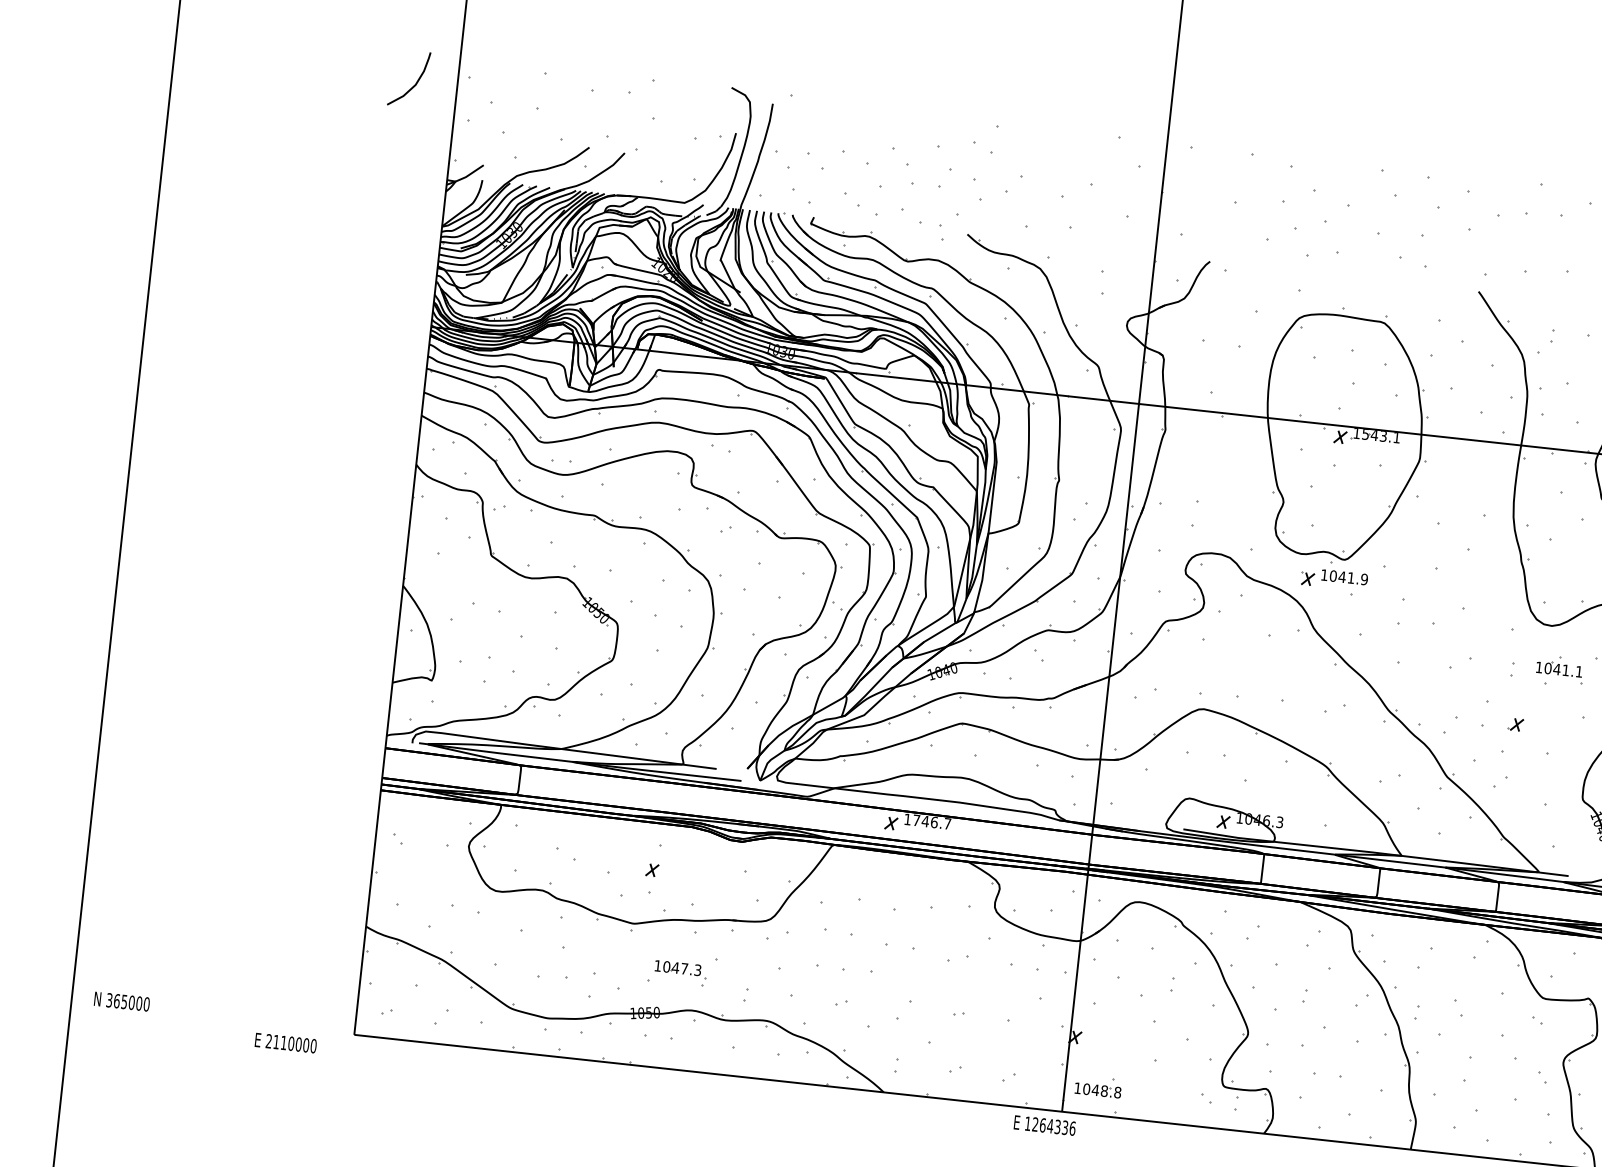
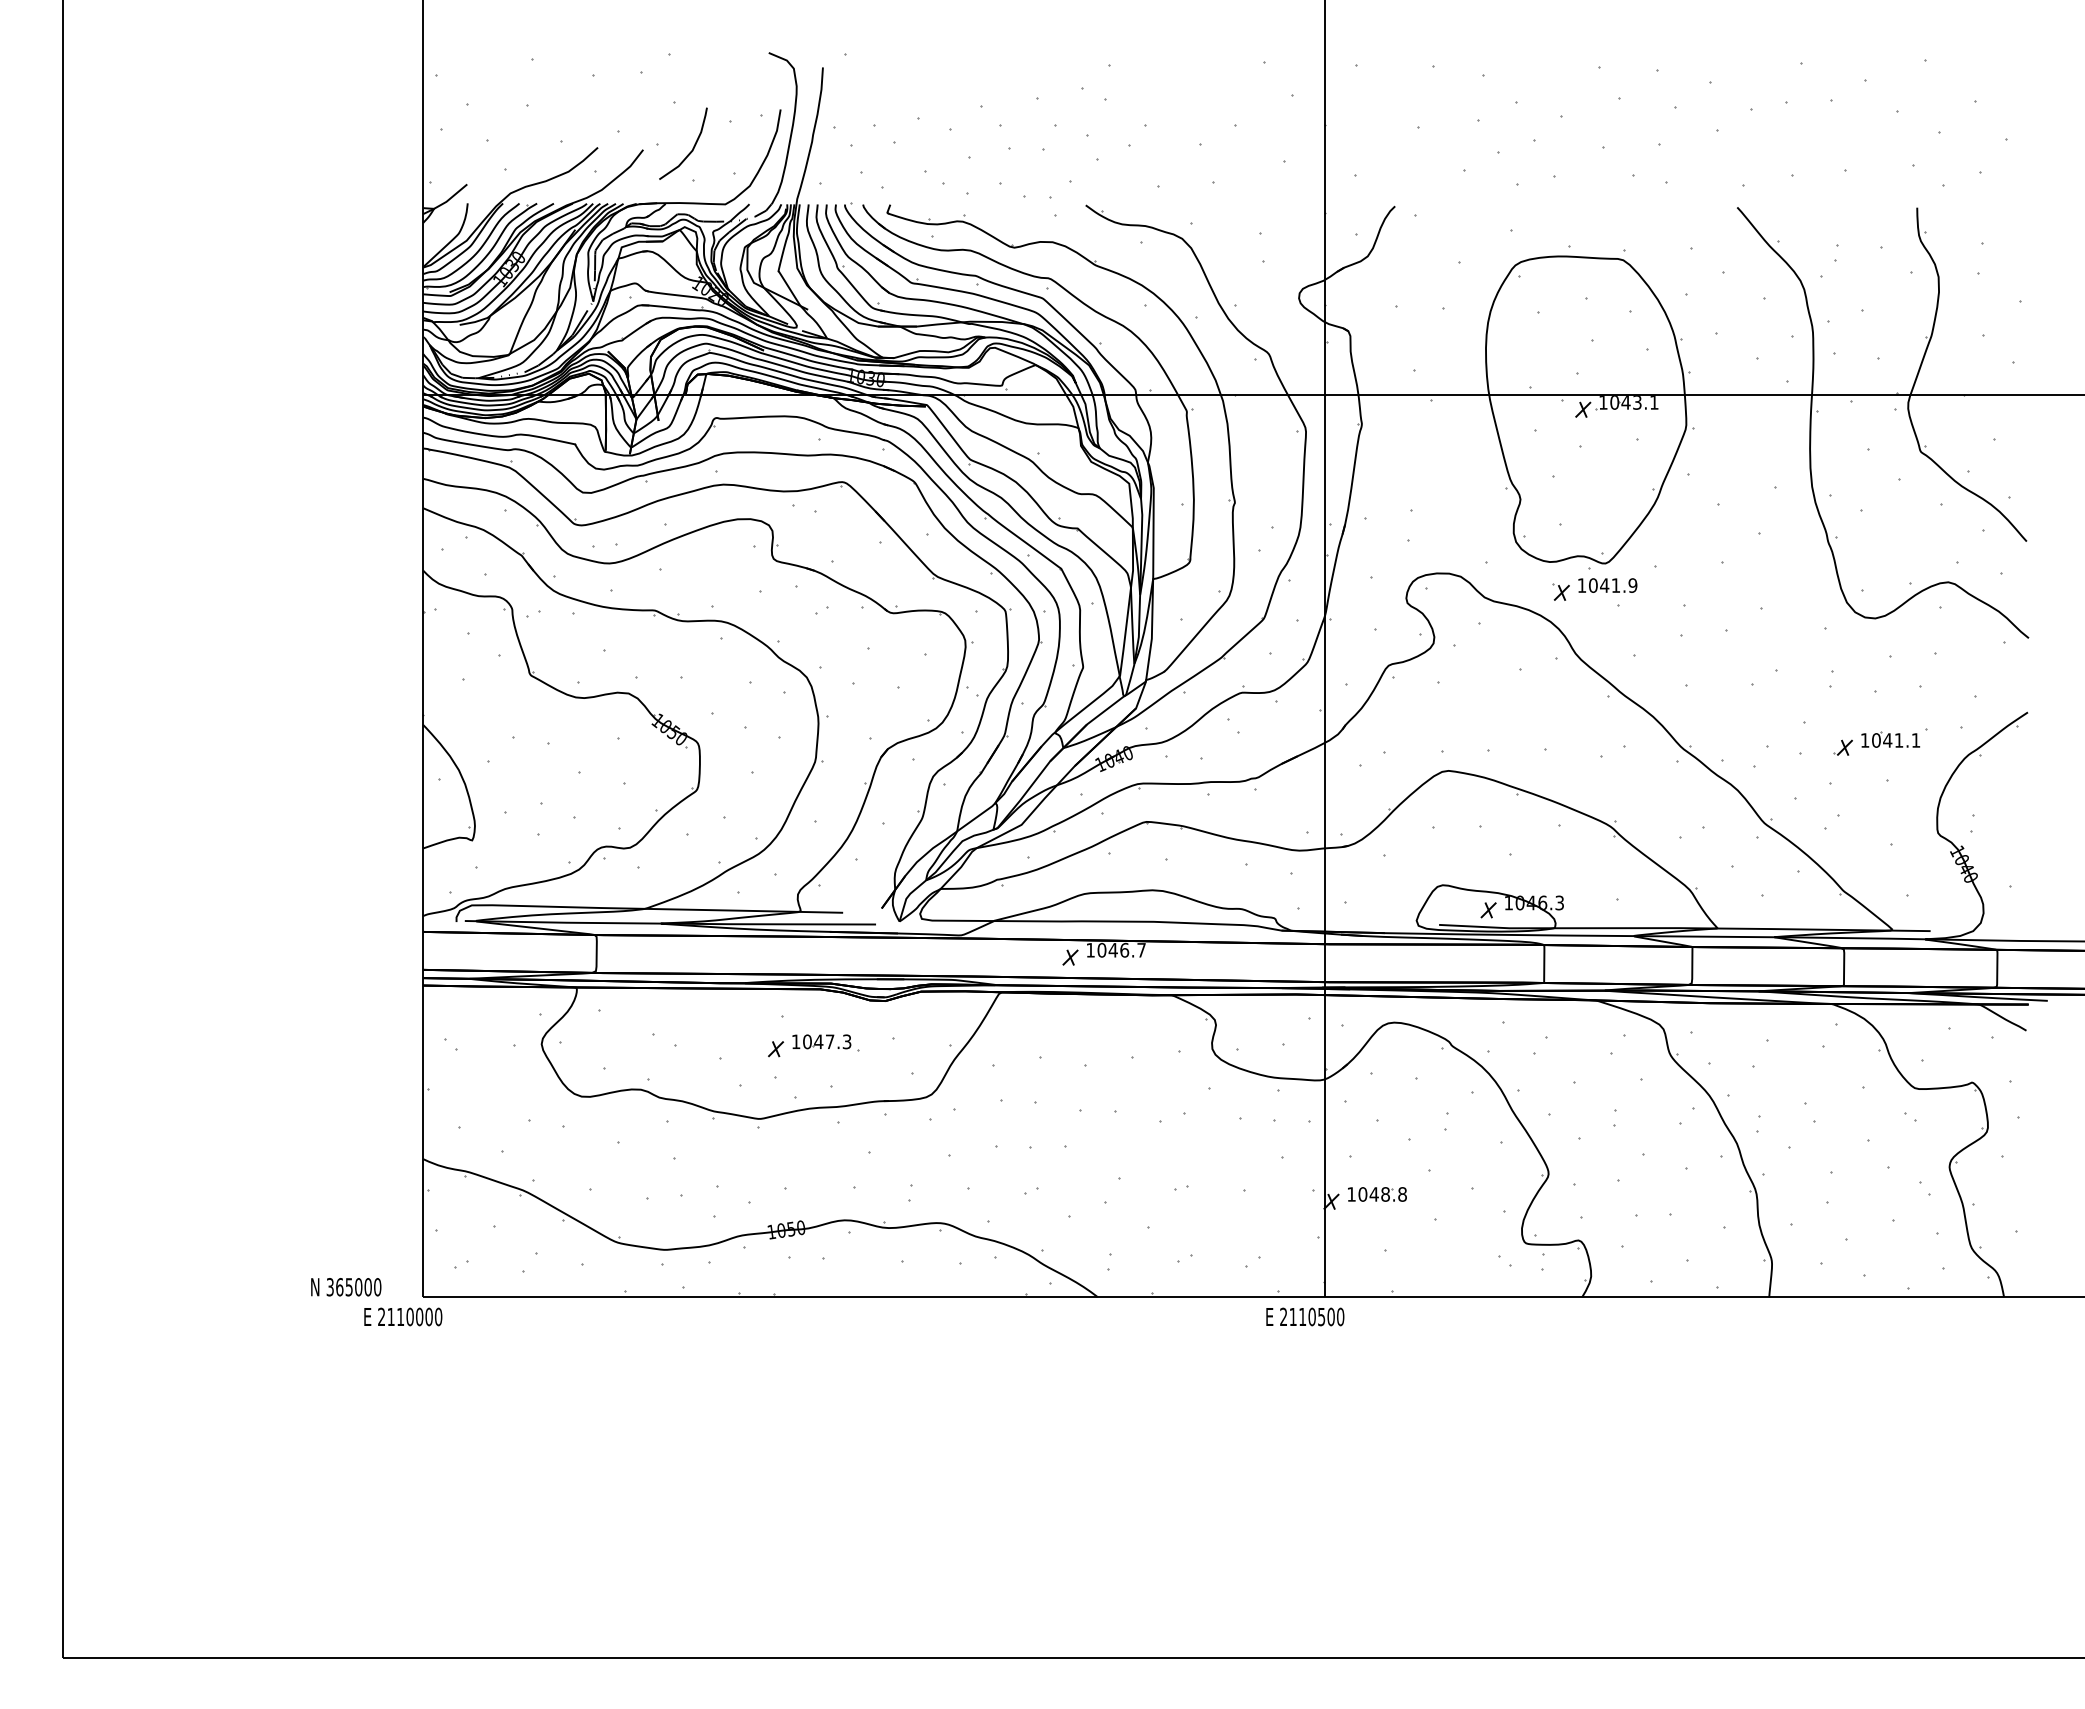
curve: (415, 83) -> (692, 148), moved
text: (1365, 434) -> (1614, 402), 1543.1 -> 1043.1
part: (1559, 668) -> (1890, 739), moved
text: (916, 819) -> (1101, 949), 1746.7 -> 1046.7
part: (680, 968) -> (825, 1042), moved
text: (122, 1001) -> (346, 1287), moved
text: (286, 1042) -> (403, 1316), moved
part: (1098, 1090) -> (1377, 1194), moved
text: (1050, 1125) -> (1312, 1316), 1264336 -> 2110500

